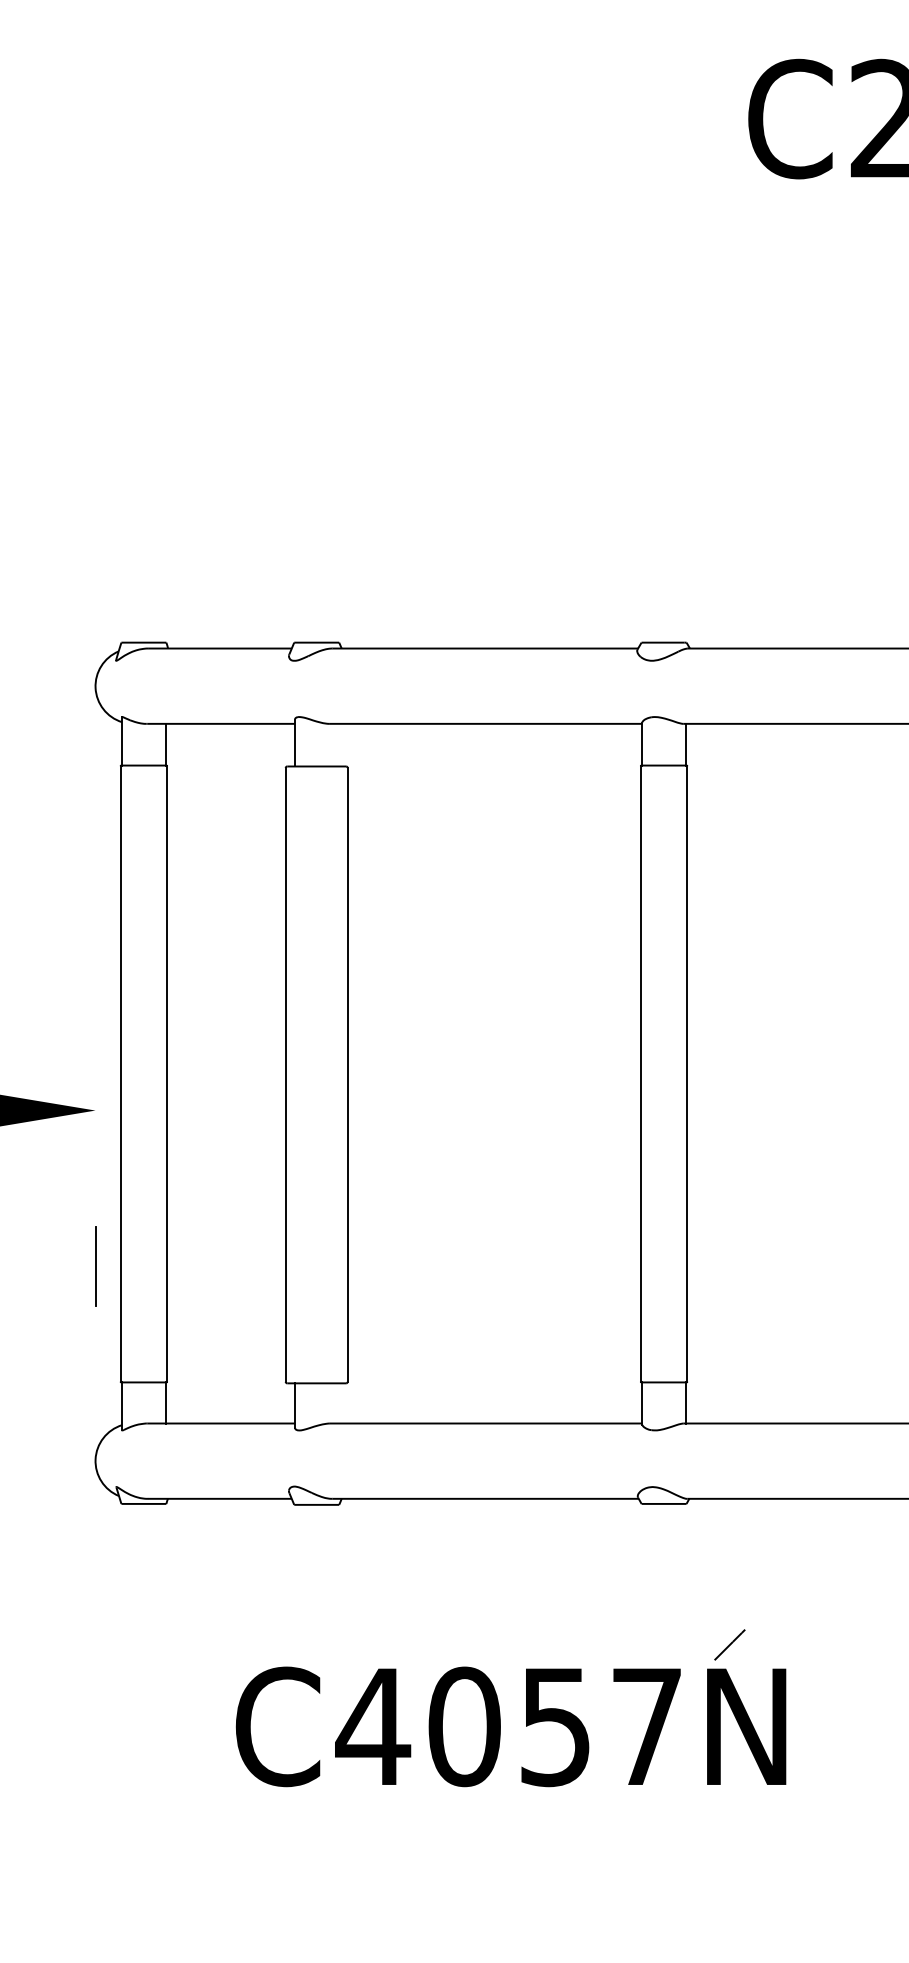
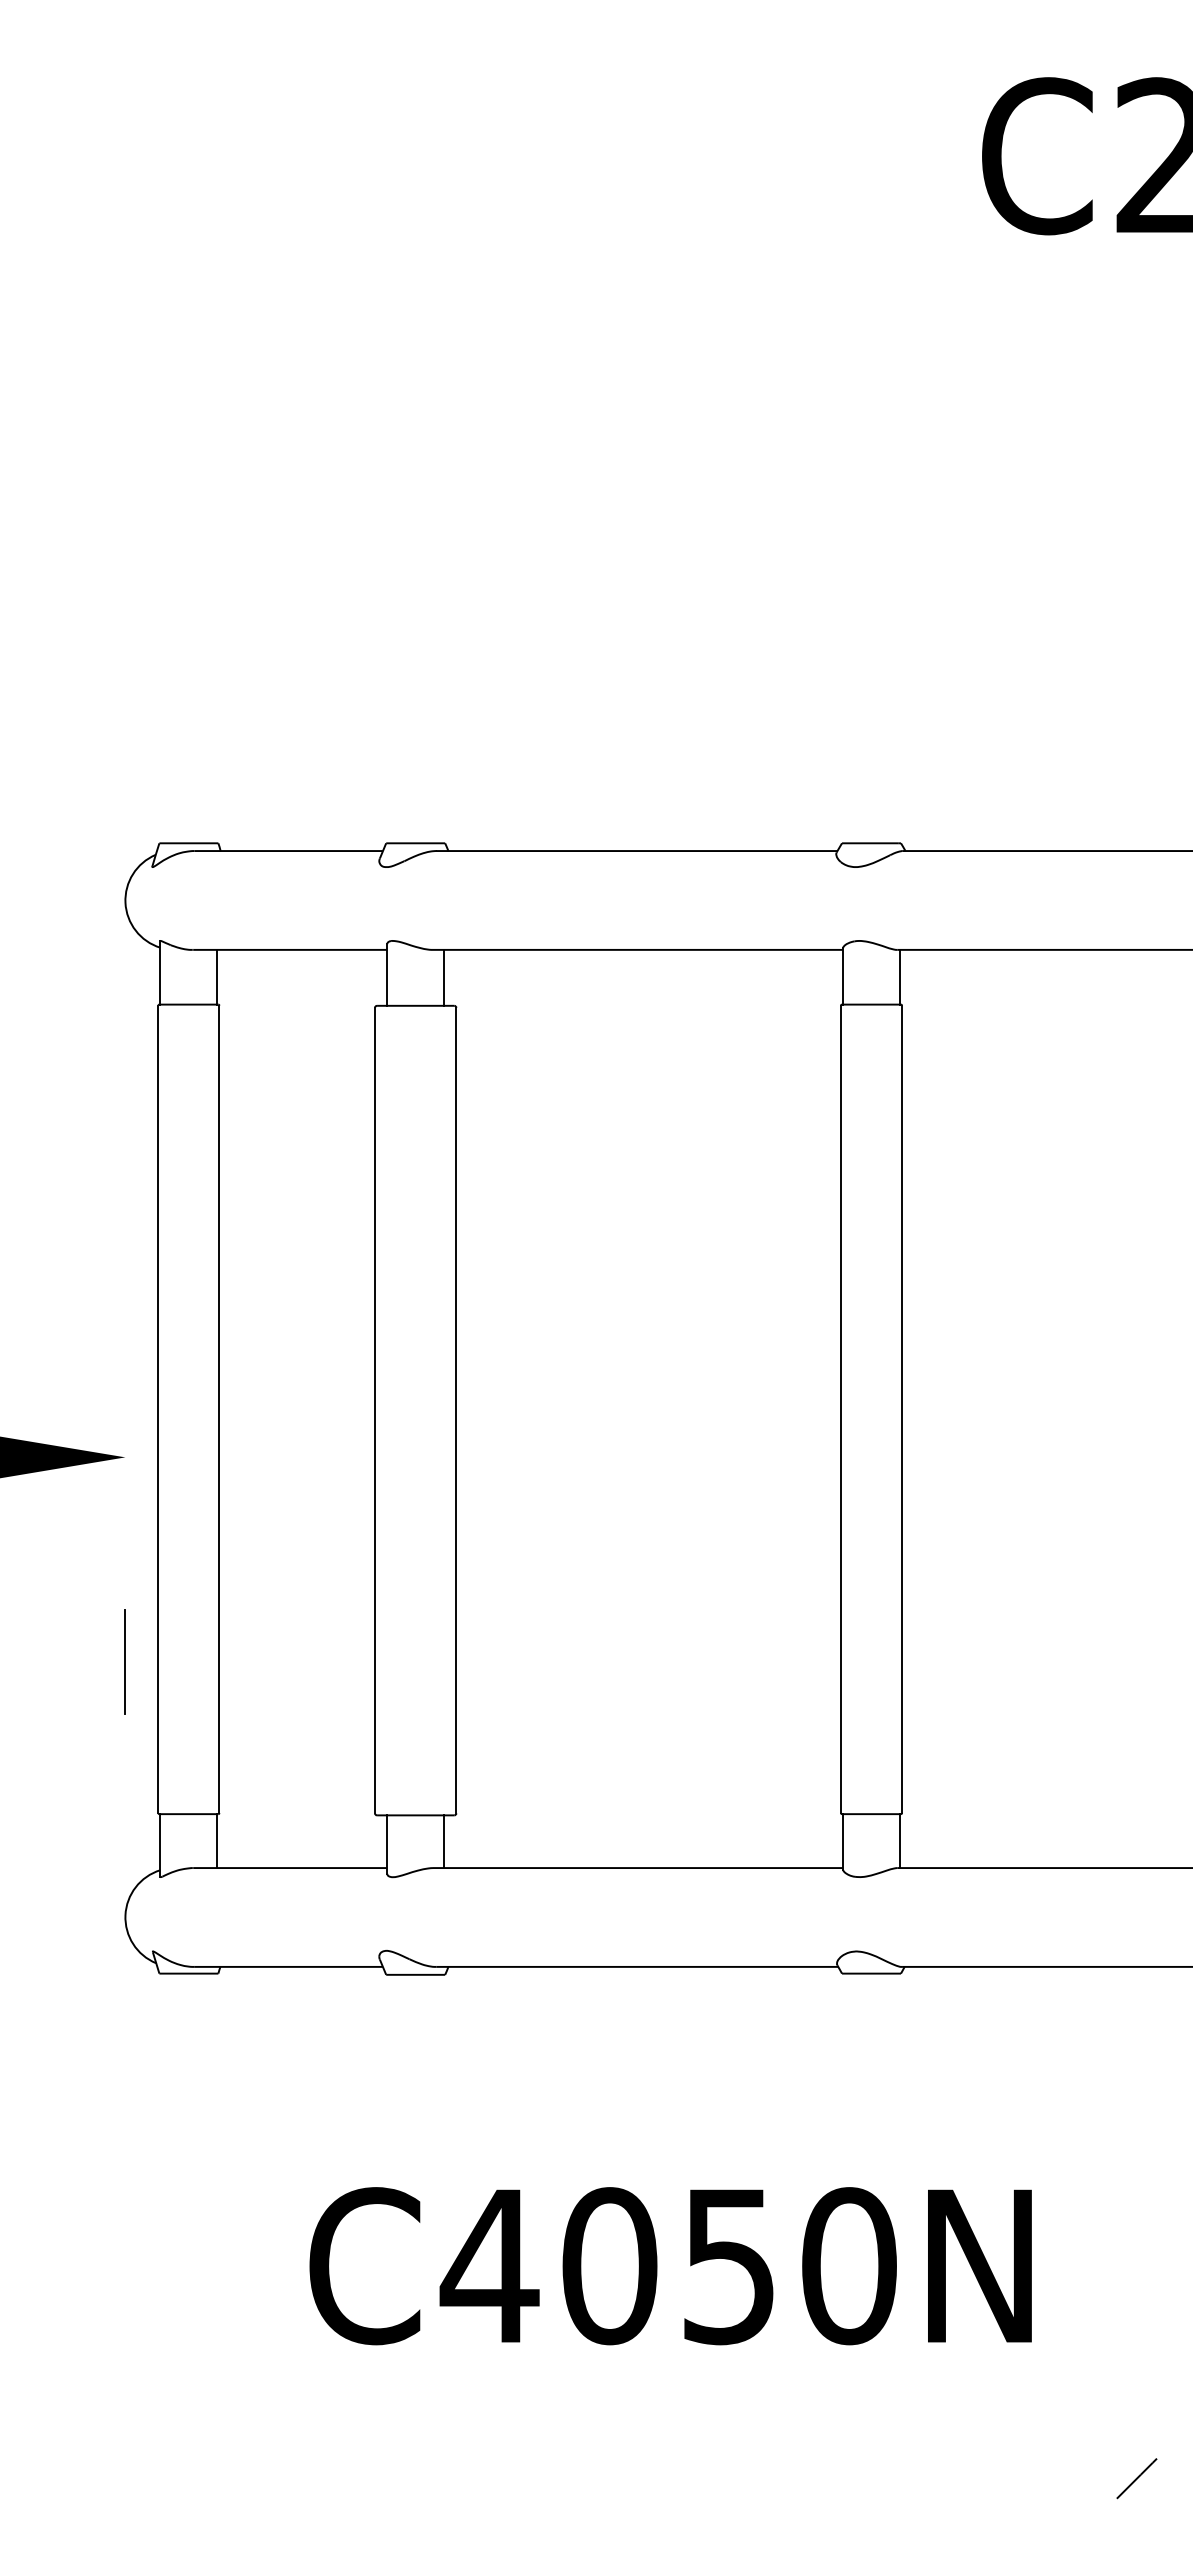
line: (338, 744) -> (444, 977), added
line: (338, 1403) -> (444, 1841), added
line: (729, 1644) -> (1136, 2478), moved
text: (647, 1727) -> (849, 2266), C4057N -> C4050N

